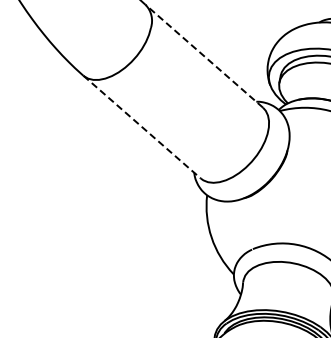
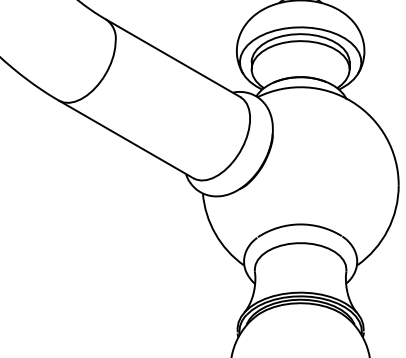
line: (204, 56) -> (173, 58), dashed -> solid
line: (142, 127) -> (126, 139), dashed -> solid

